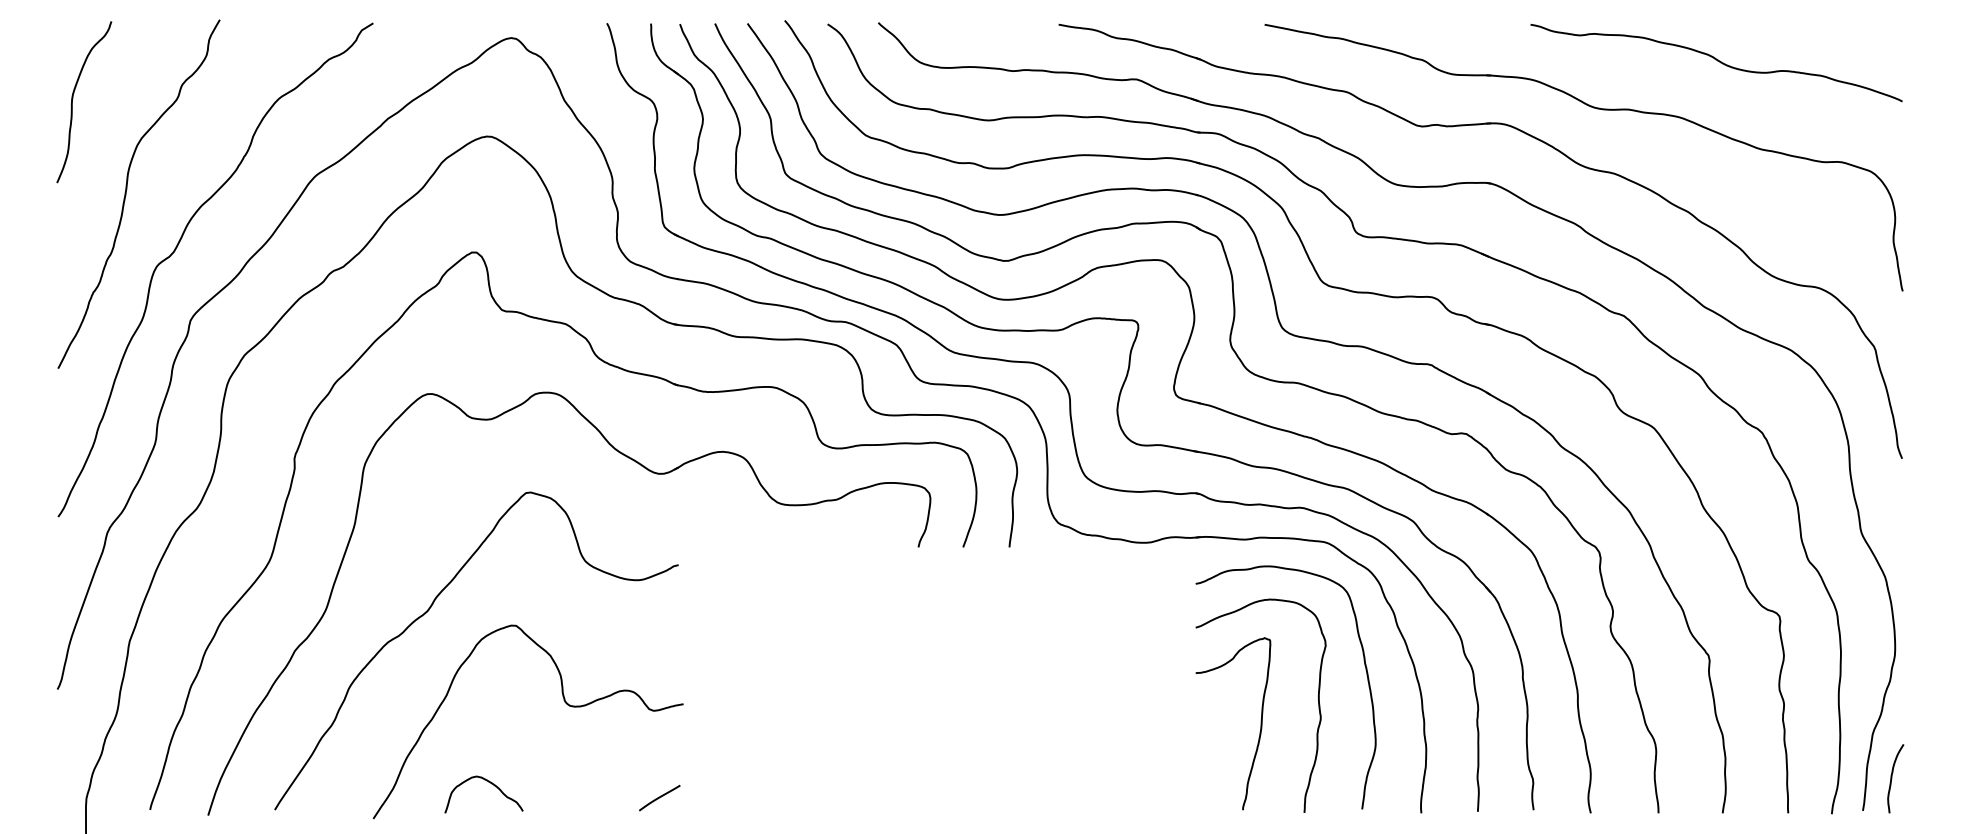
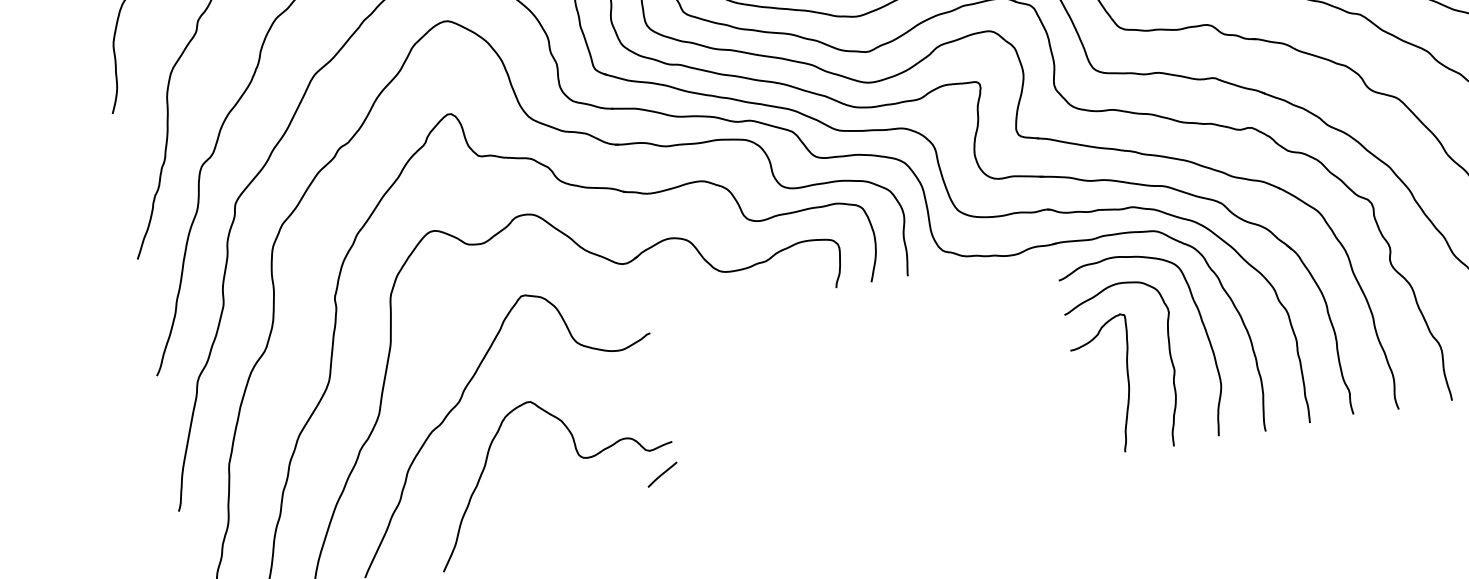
curve: (491, 784) -> (531, 529), removed
curve: (659, 797) -> (662, 474), moved

